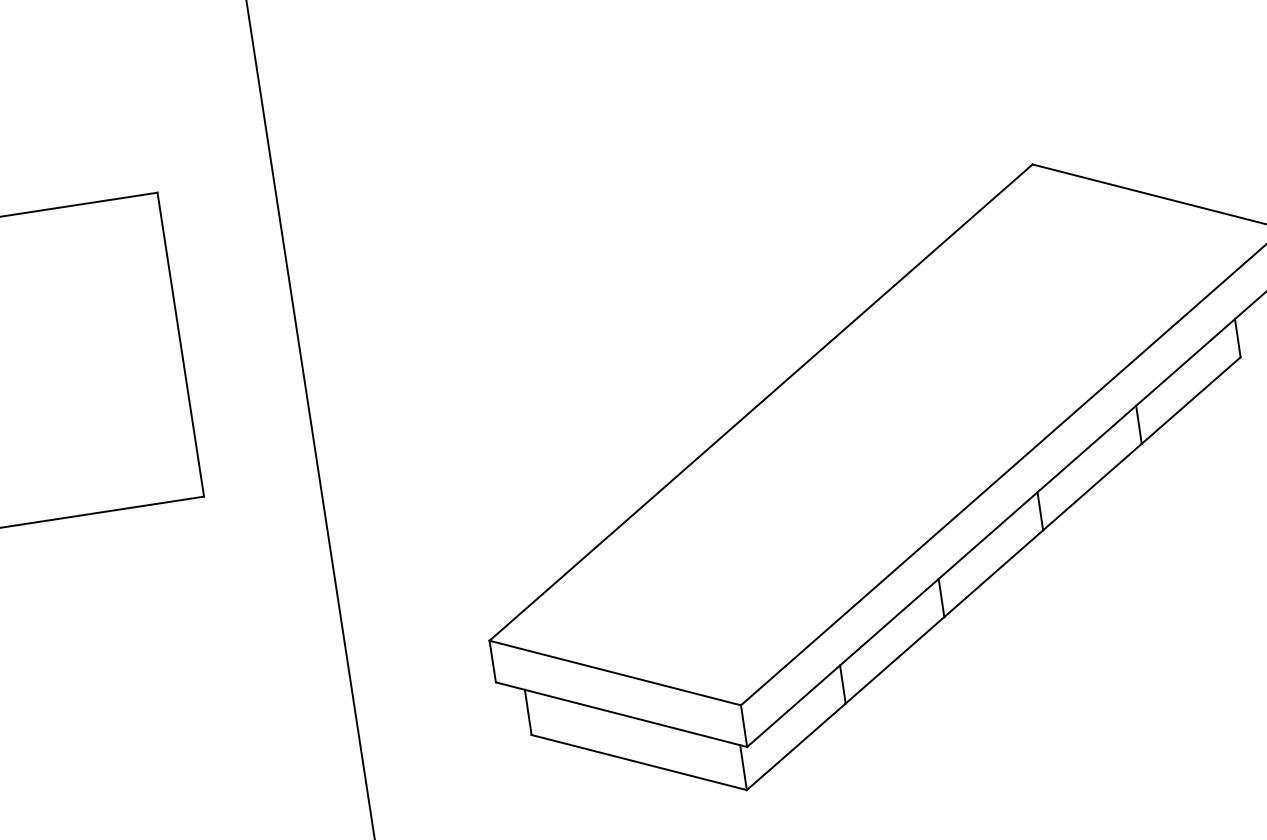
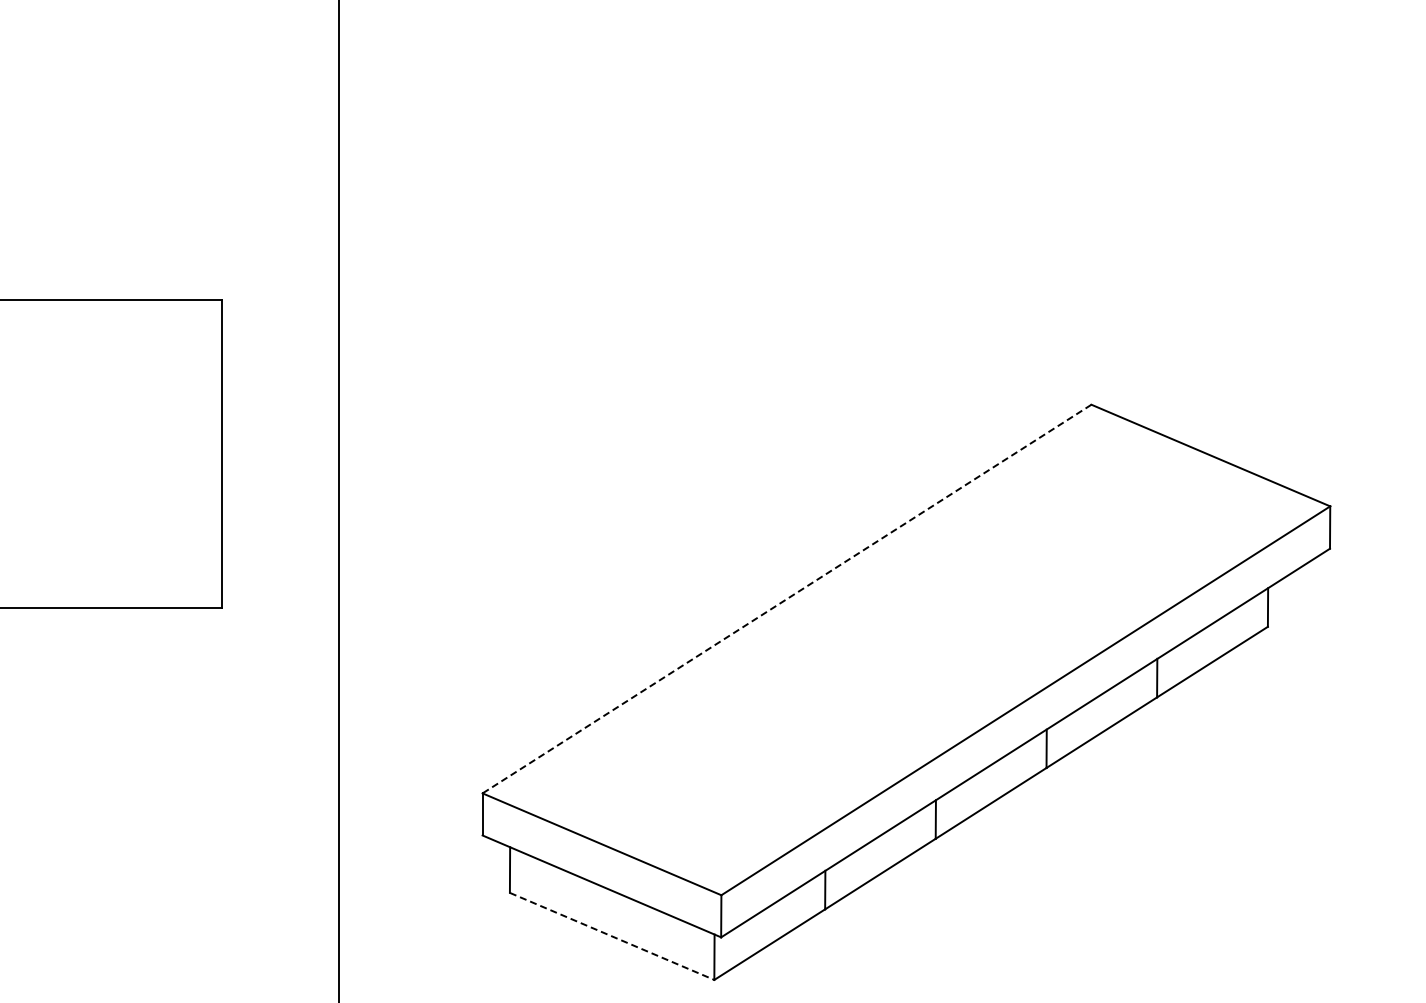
line: (760, 403) -> (786, 599), solid -> dashed
line: (639, 762) -> (612, 936), solid -> dashed

